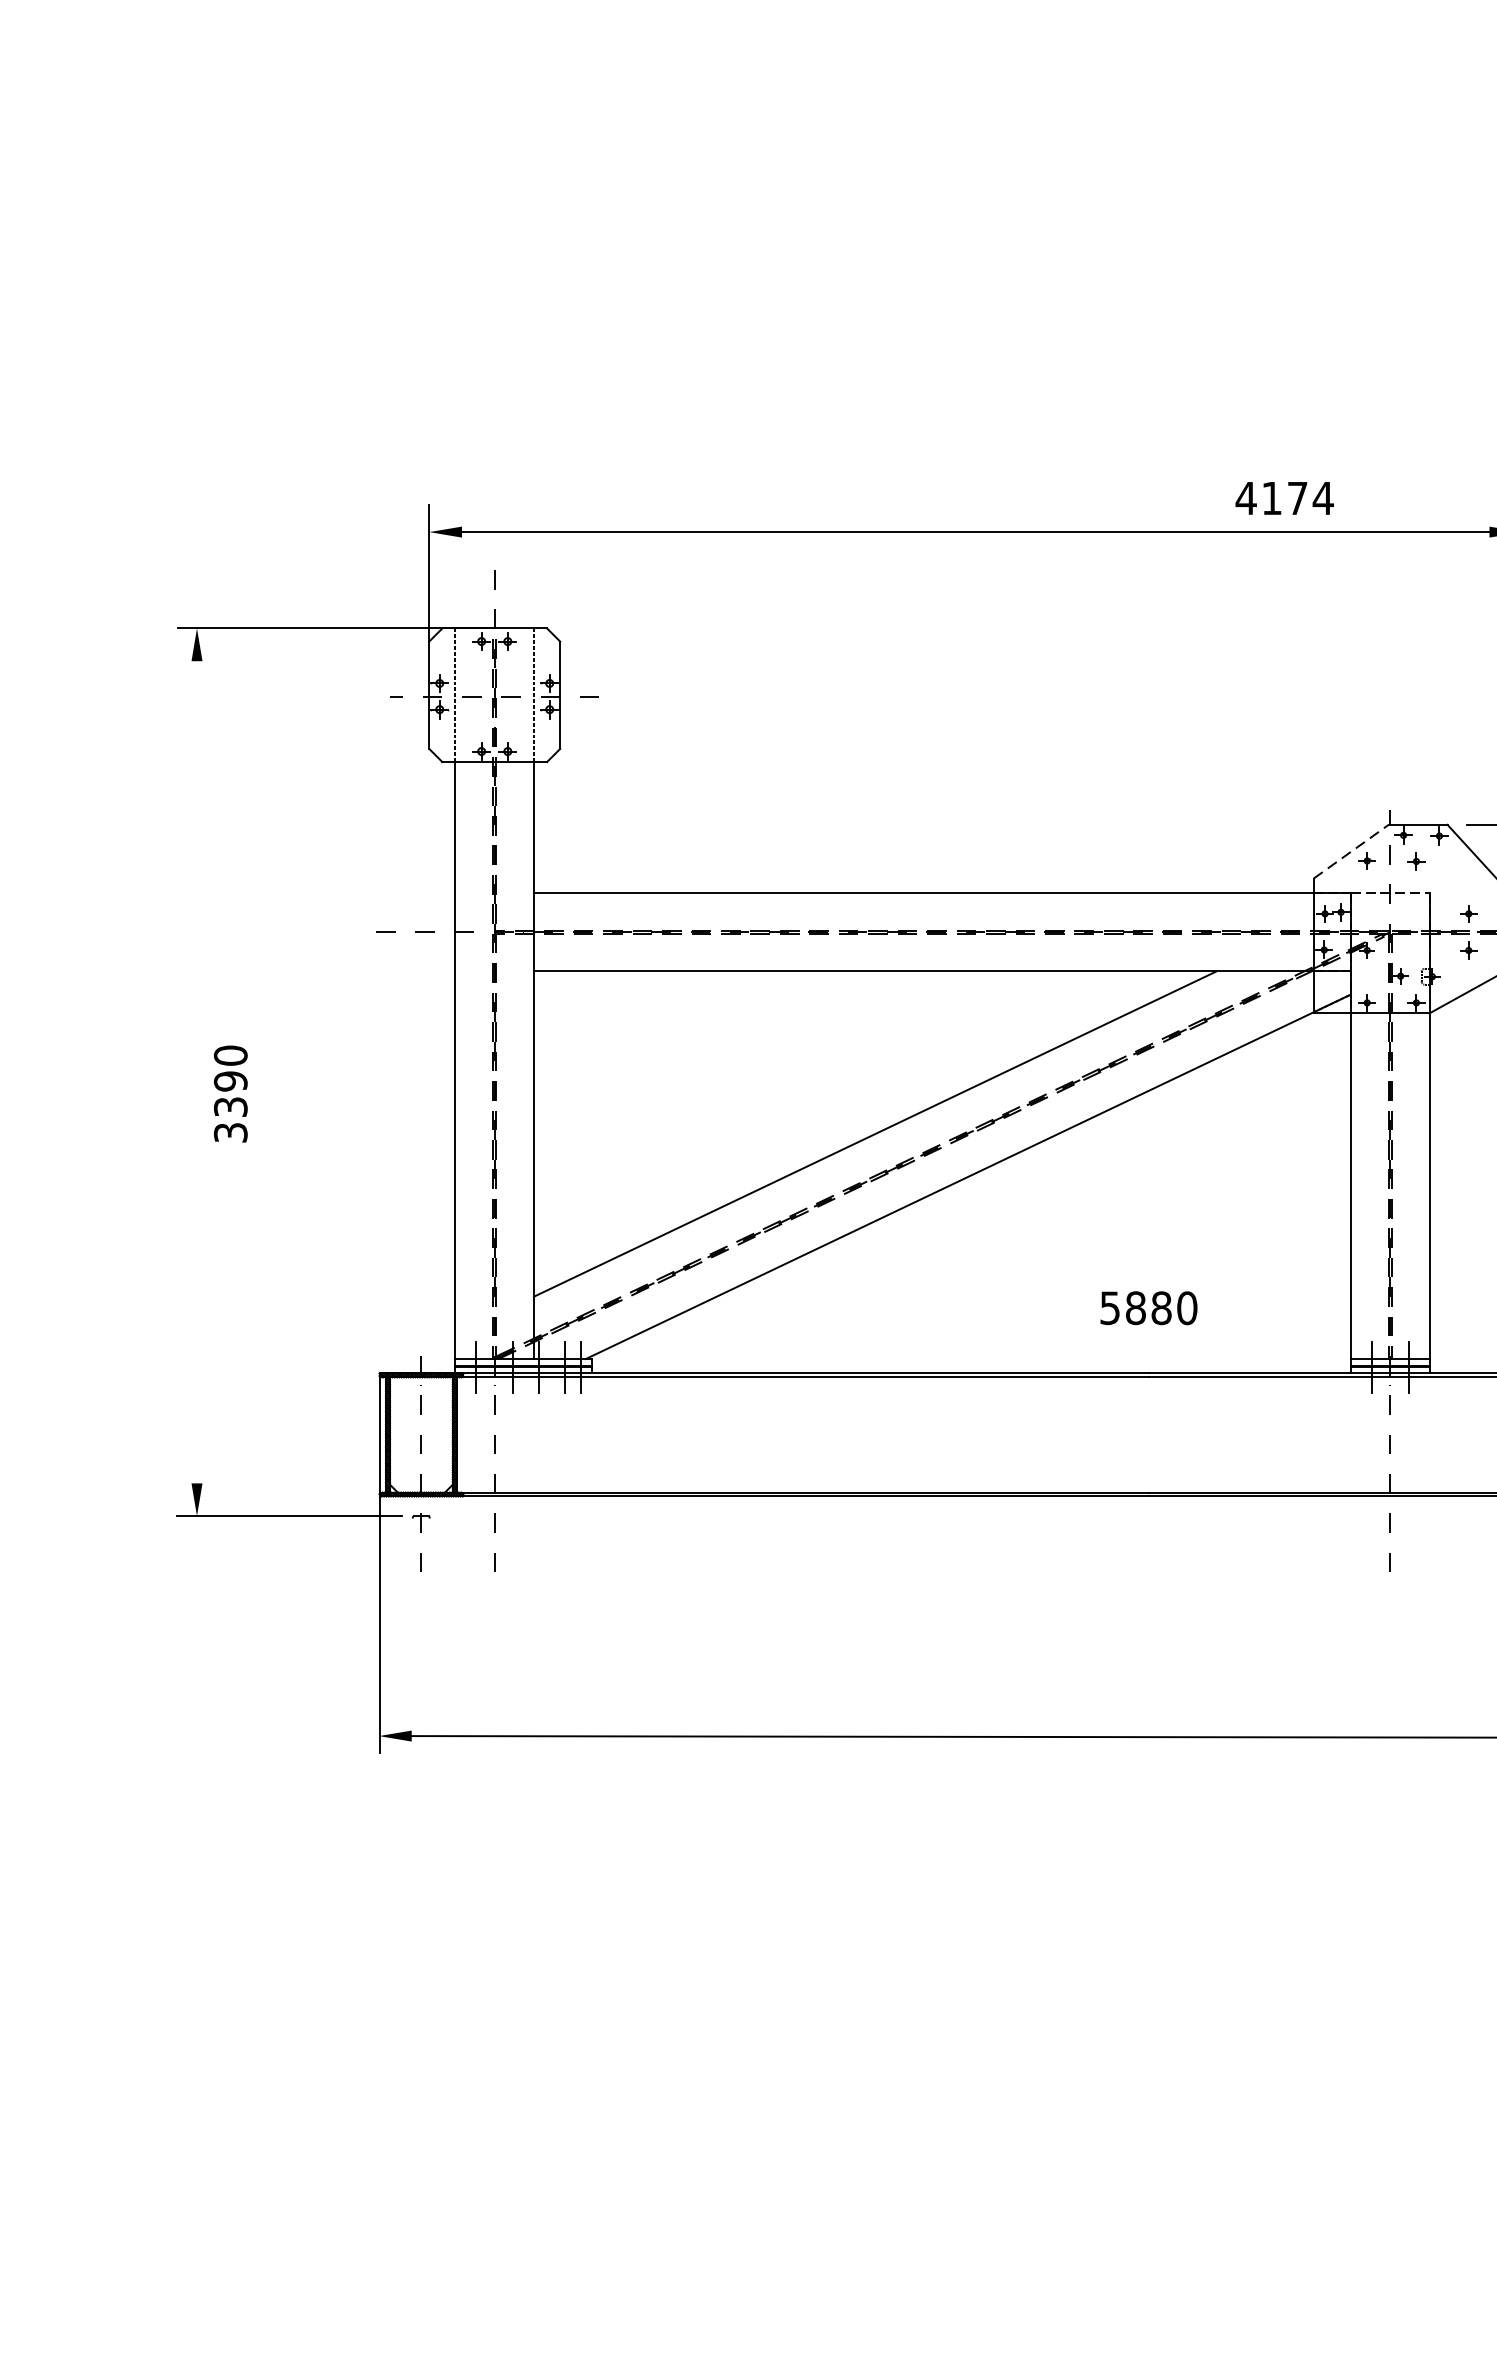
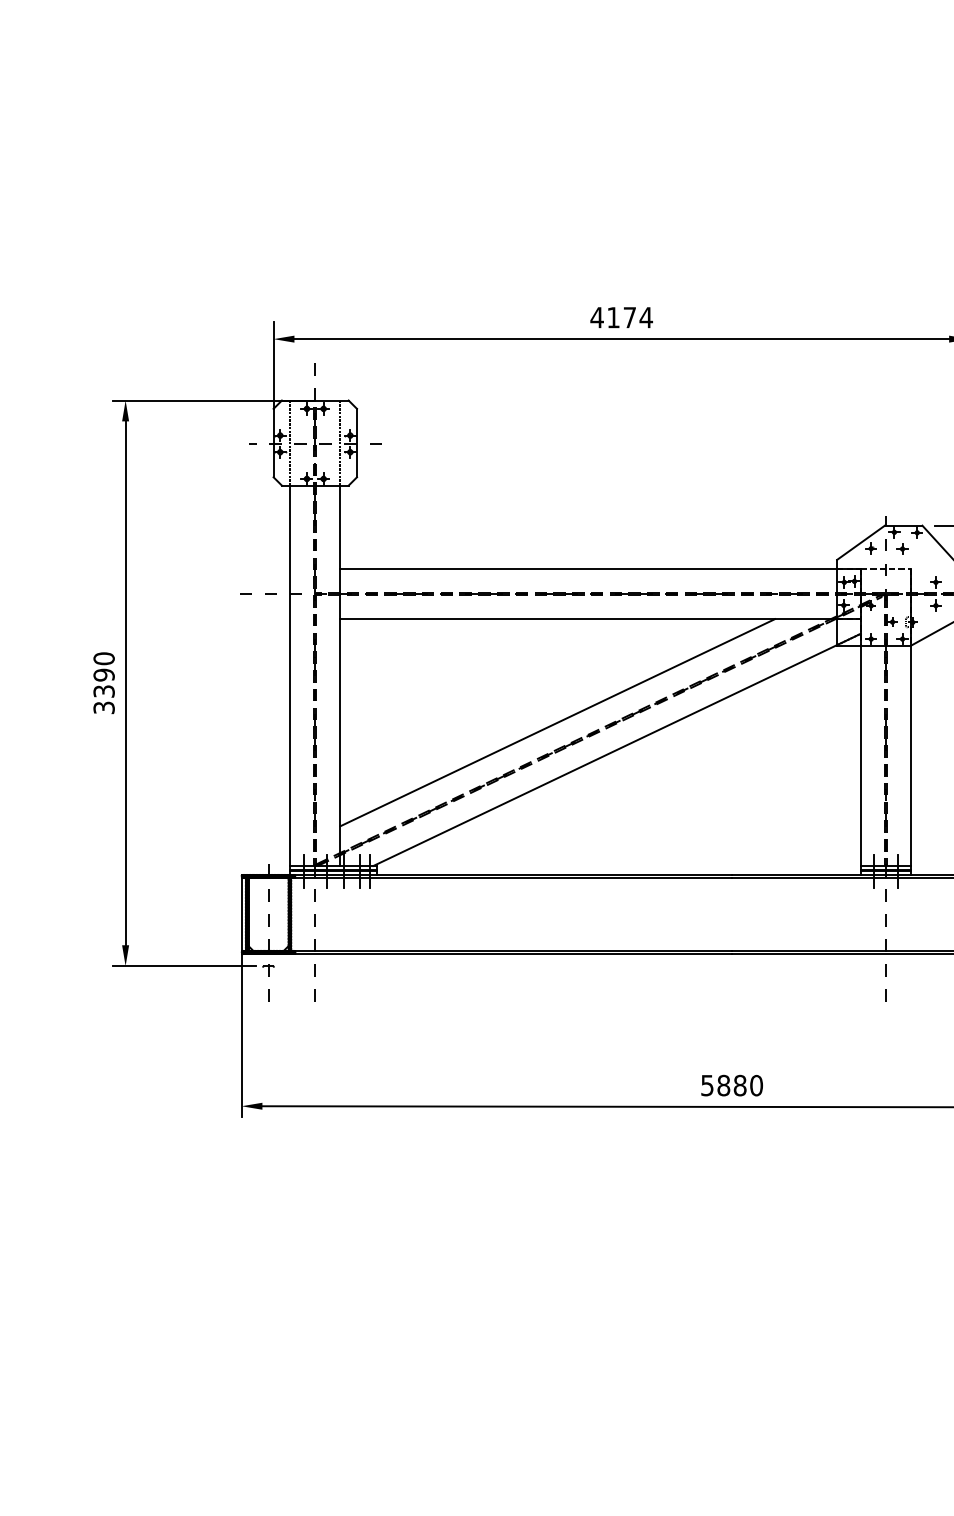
text: (1284, 498) -> (621, 317), moved
line: (1351, 851) -> (861, 542), dashed -> solid
line: (196, 1072) -> (125, 683), added
text: (229, 1092) -> (103, 682), moved
text: (1147, 1307) -> (731, 1085), moved

